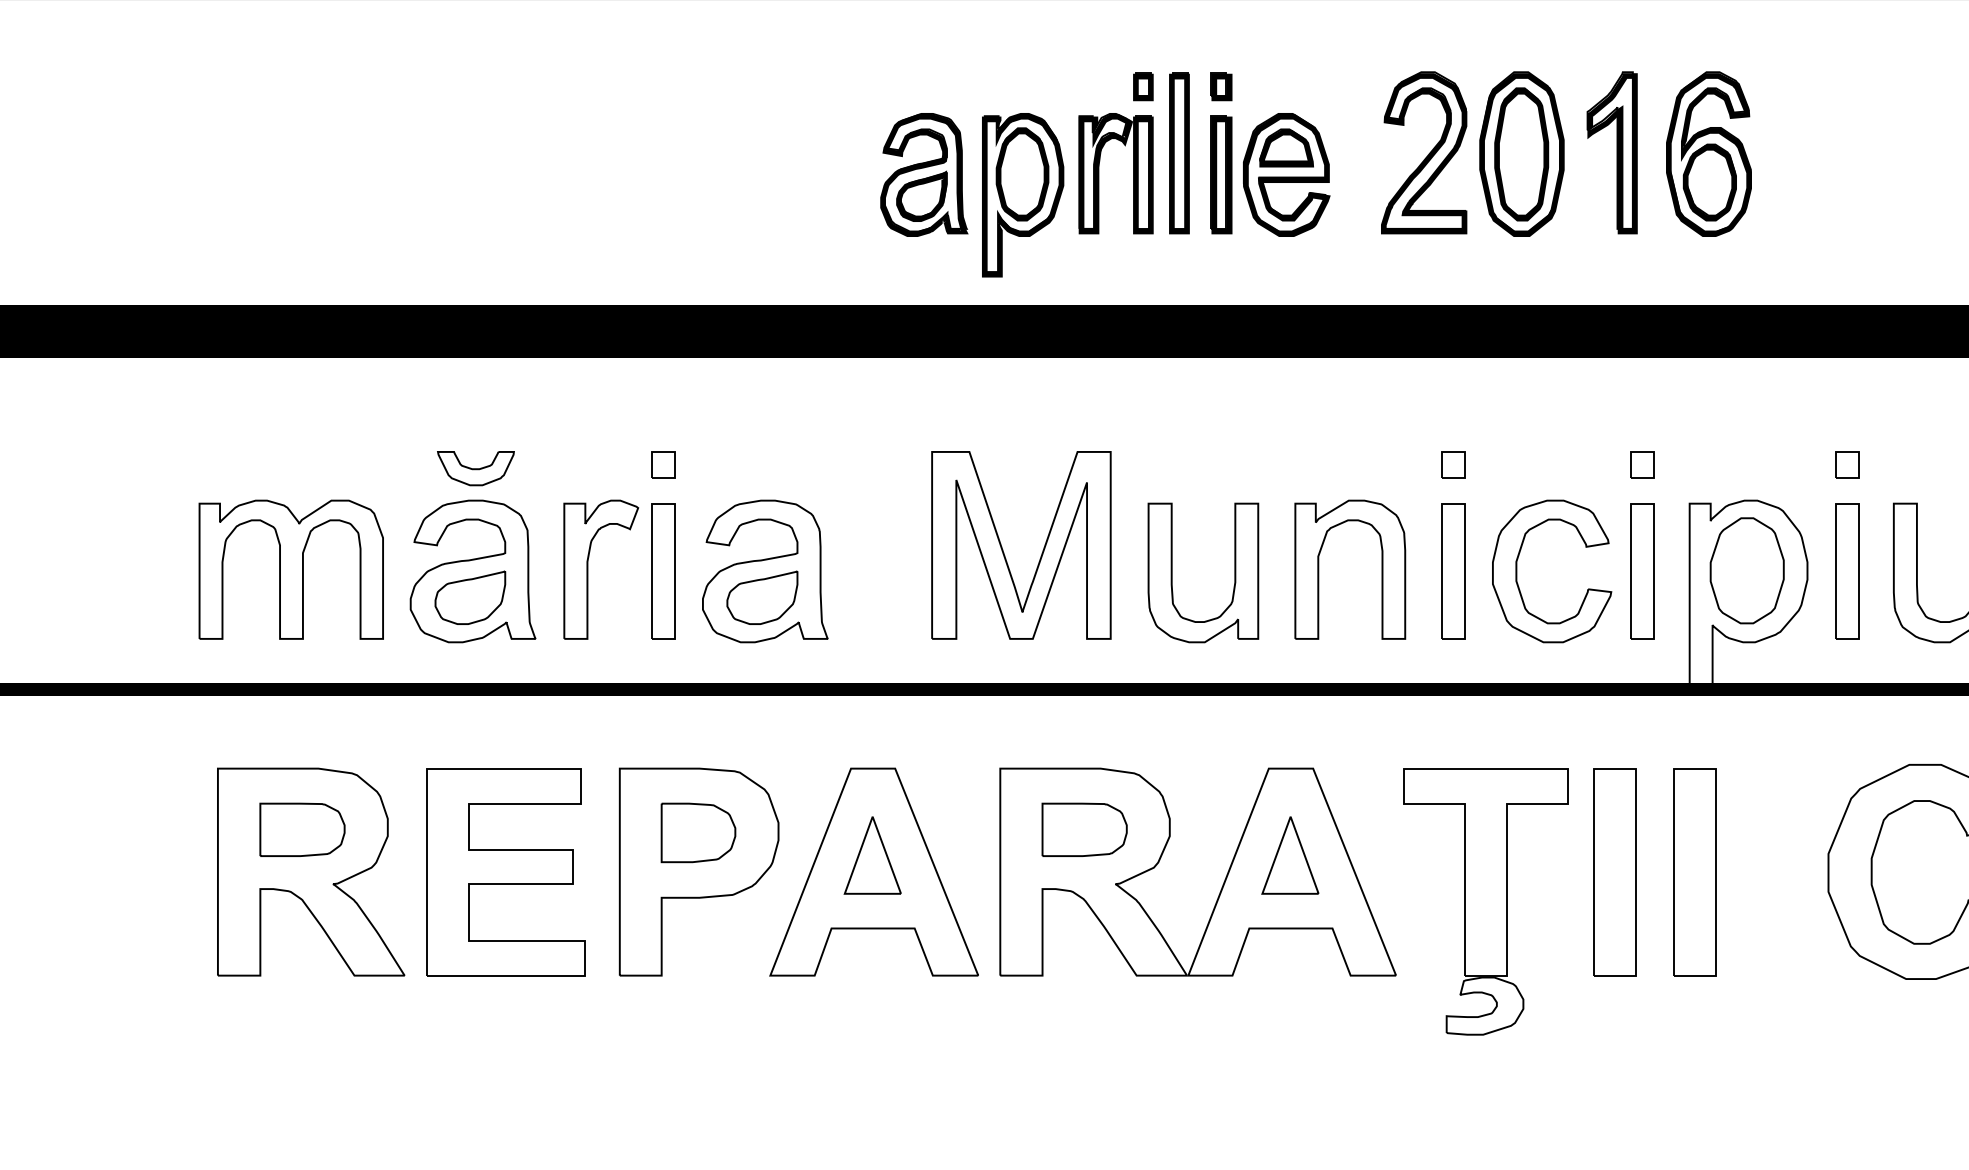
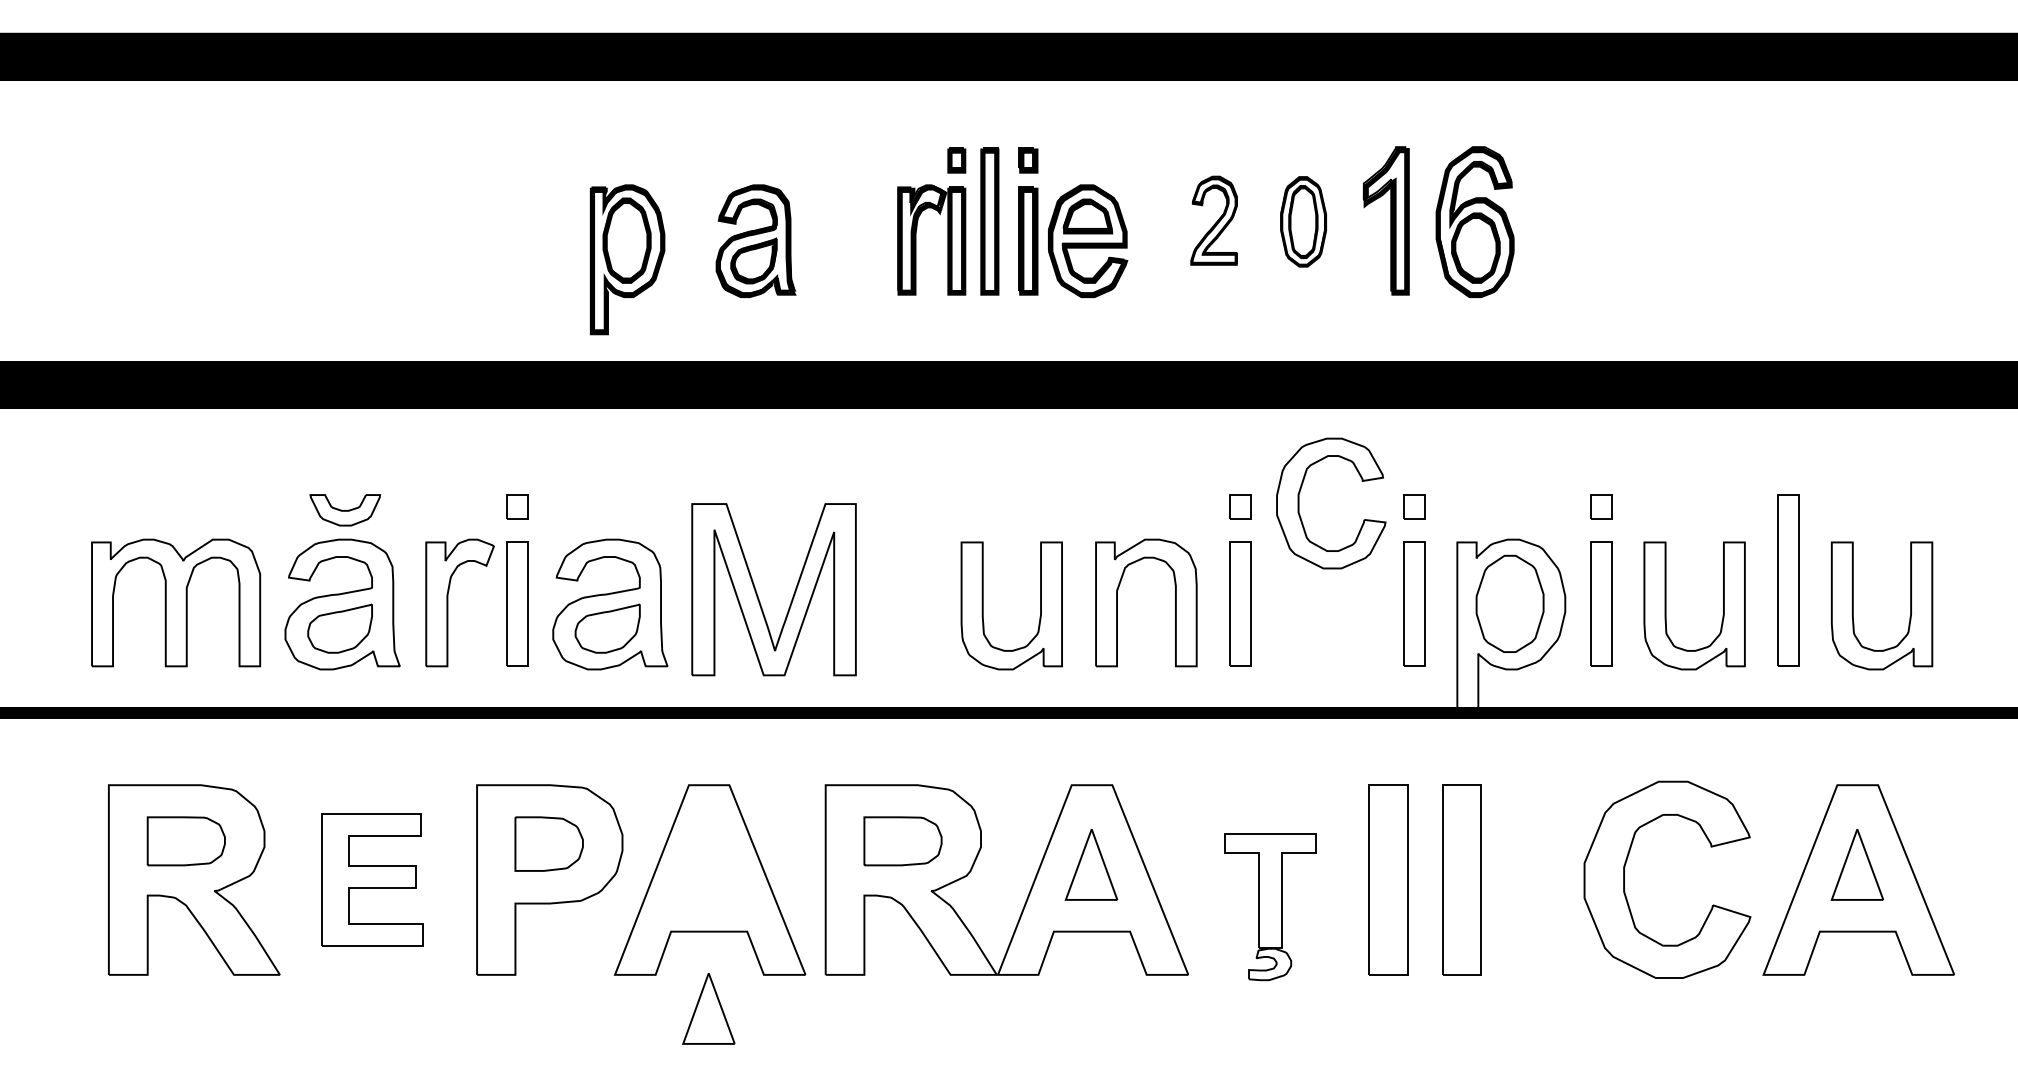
part: (1423, 152) -> (1213, 220), size x0.6
part: (1521, 153) -> (1303, 221), size x0.6
part: (1022, 194) -> (627, 259), moved
part: (1004, 551) -> (758, 595), moved
part: (1517, 571) -> (1299, 503), moved
part: (872, 855) -> (708, 1008), moved
part: (505, 871) -> (372, 879), size x0.7
part: (1485, 901) -> (1270, 906), size x0.6

